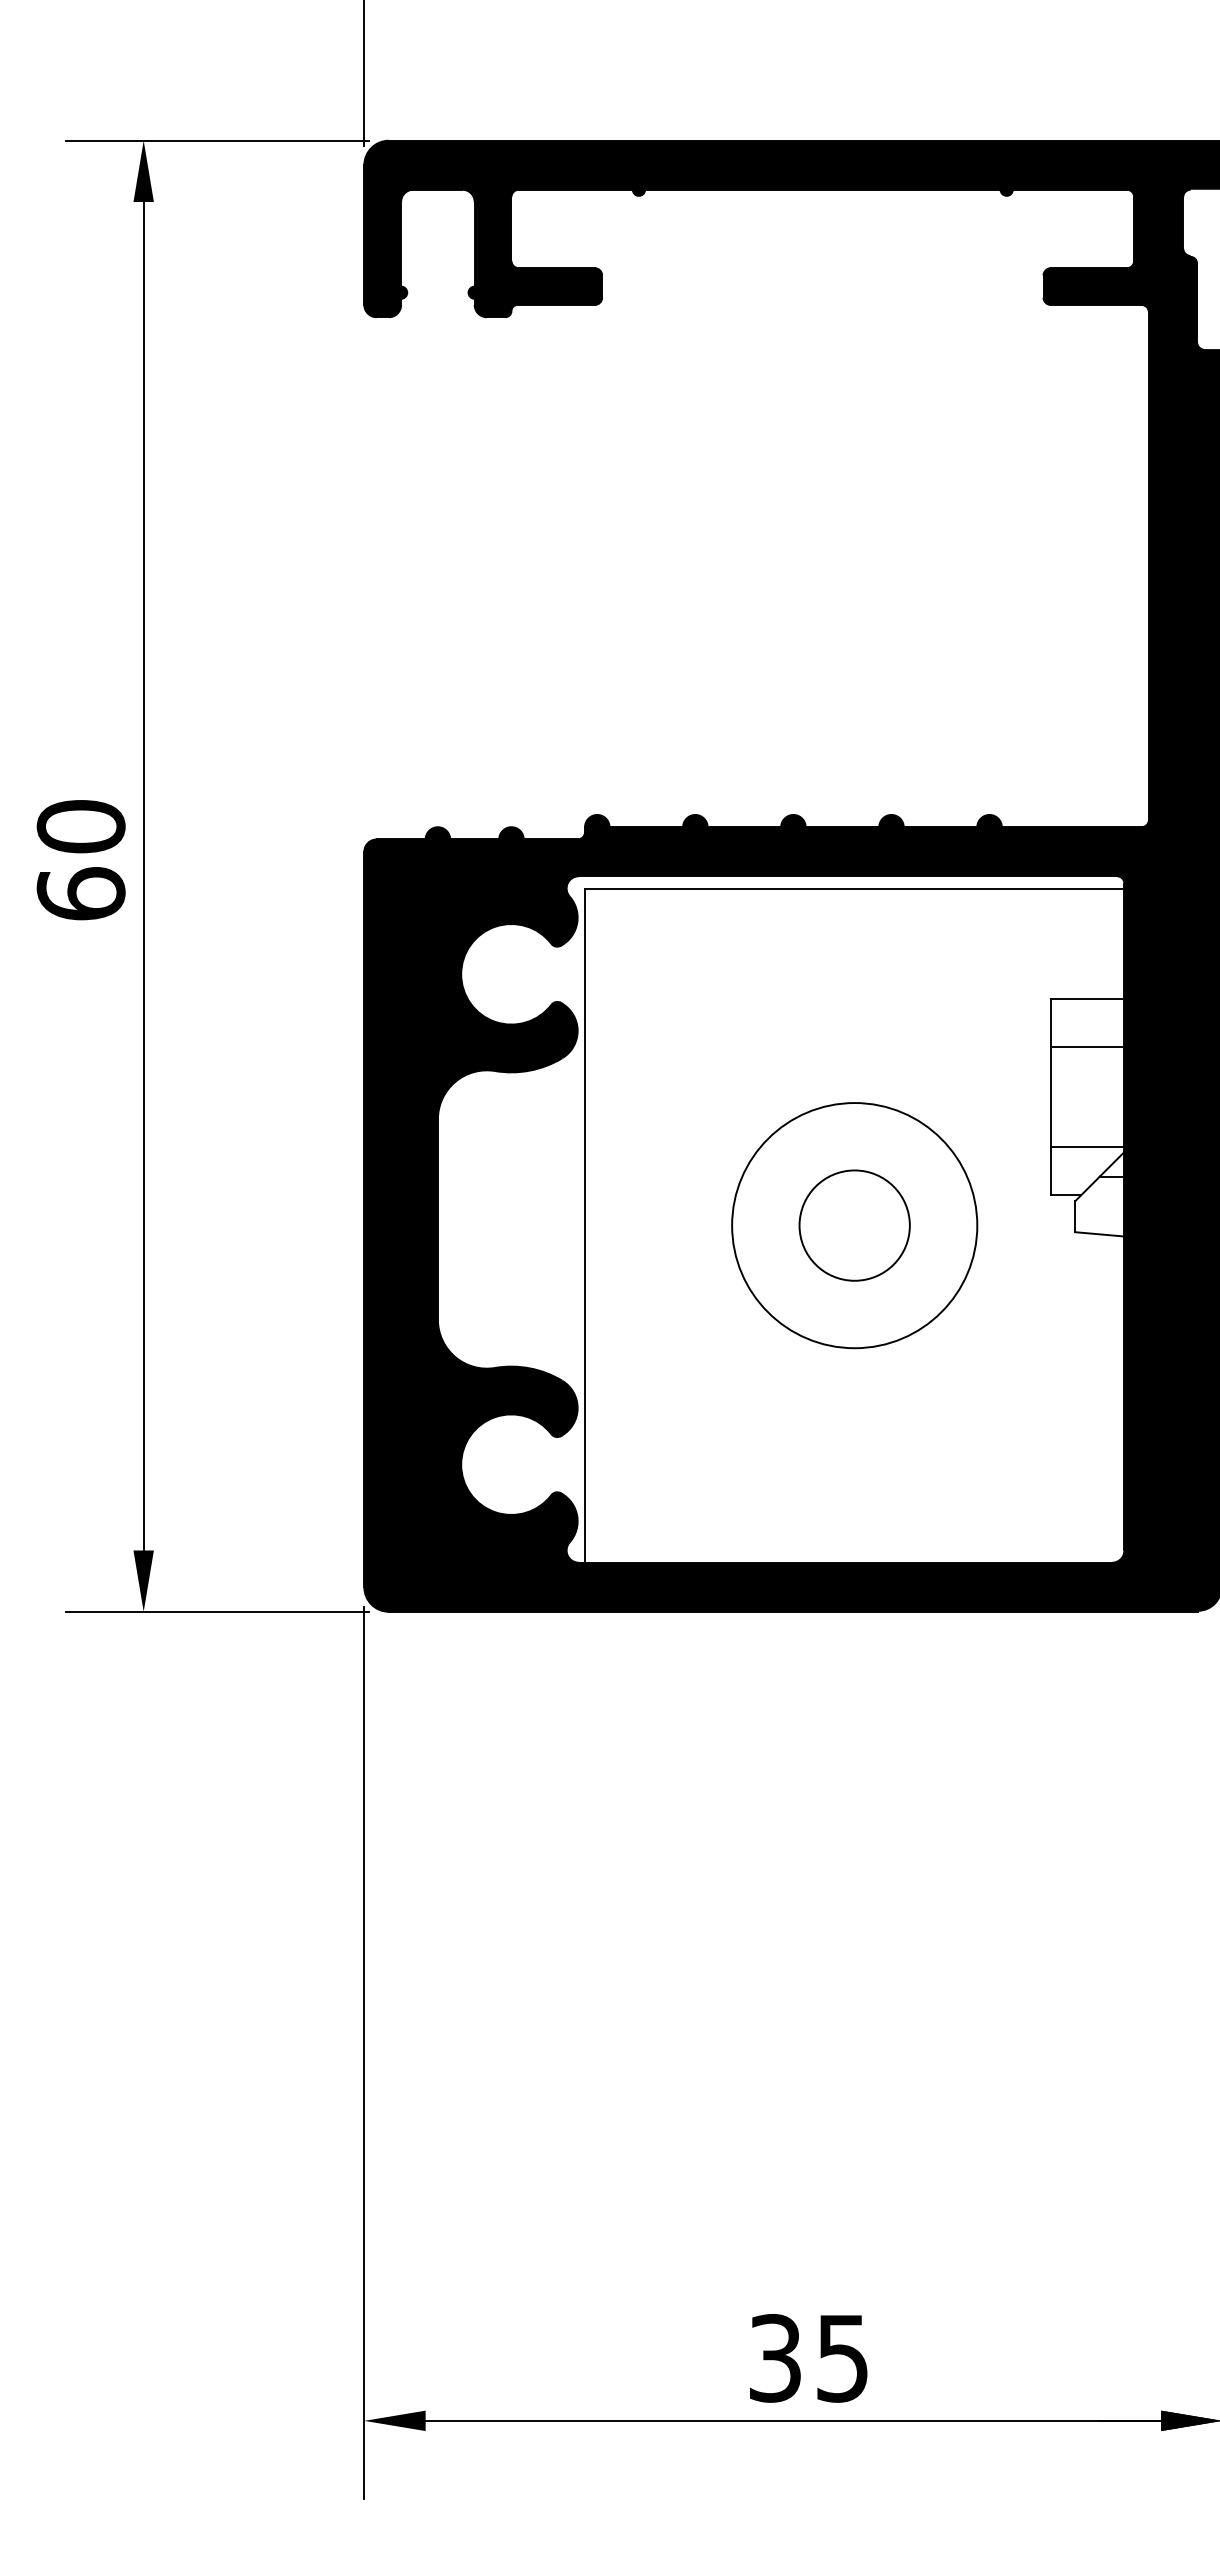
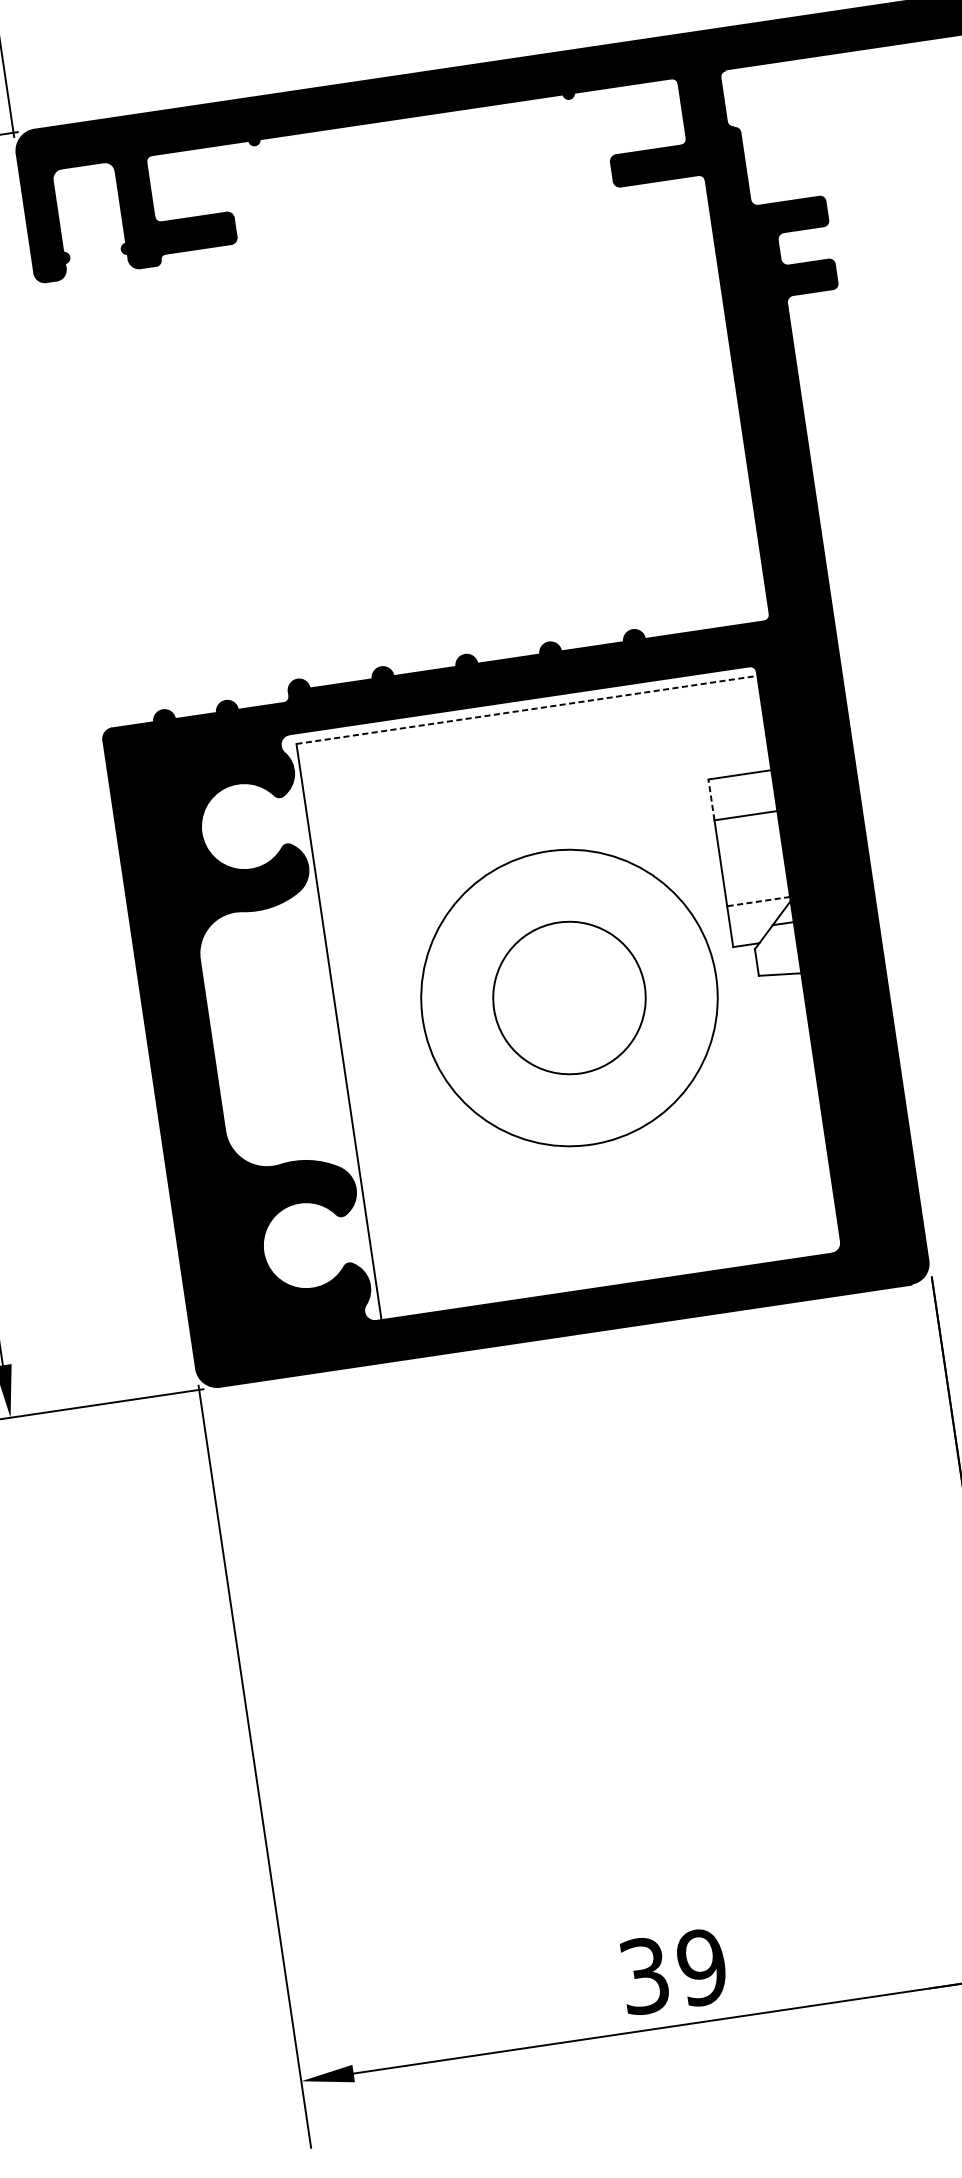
line: (854, 888) -> (526, 709), solid -> dashed
line: (1050, 1022) -> (711, 799), solid -> dashed
line: (1087, 1147) -> (758, 901), solid -> dashed
circle: (854, 1225) -> (569, 997), size x1.4
circle: (854, 1225) -> (569, 997), size x1.6
text: (842, 2358) -> (702, 1967), 35 -> 39

